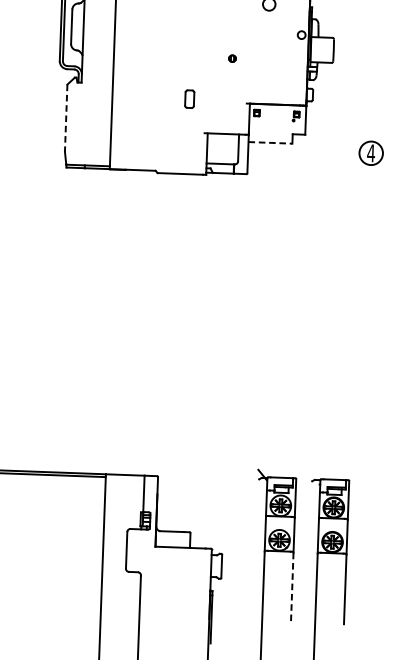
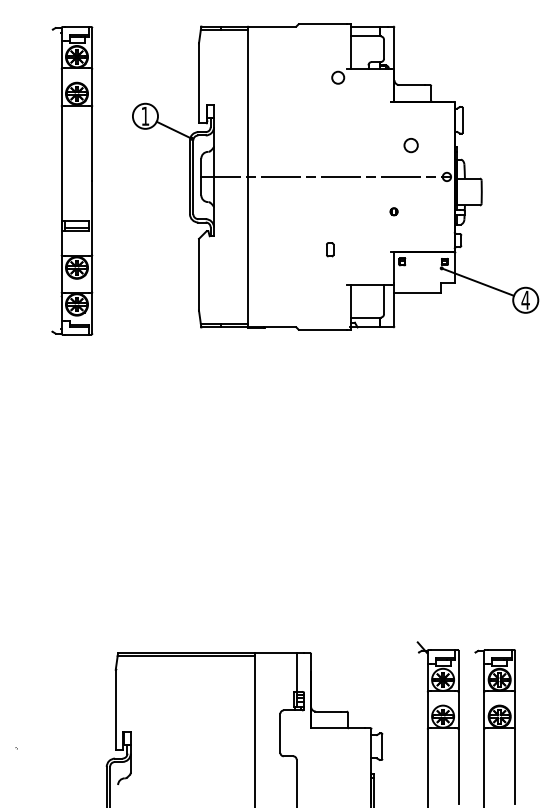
line: (187, 30) -> (325, 176), added
part: (231, 58) -> (393, 211), moved
part: (190, 99) -> (330, 249), size x0.71
line: (66, 117) -> (199, 274), dashed -> solid
line: (326, 134) -> (477, 281), added
line: (271, 143) -> (418, 293), dashed -> solid
line: (292, 588) -> (458, 767), dashed -> solid

